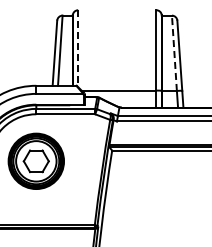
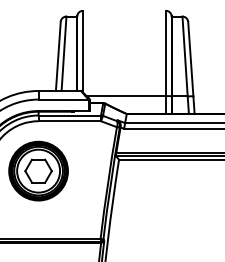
line: (78, 49) -> (83, 52), dashed -> solid
line: (174, 53) -> (185, 56), dashed -> solid

